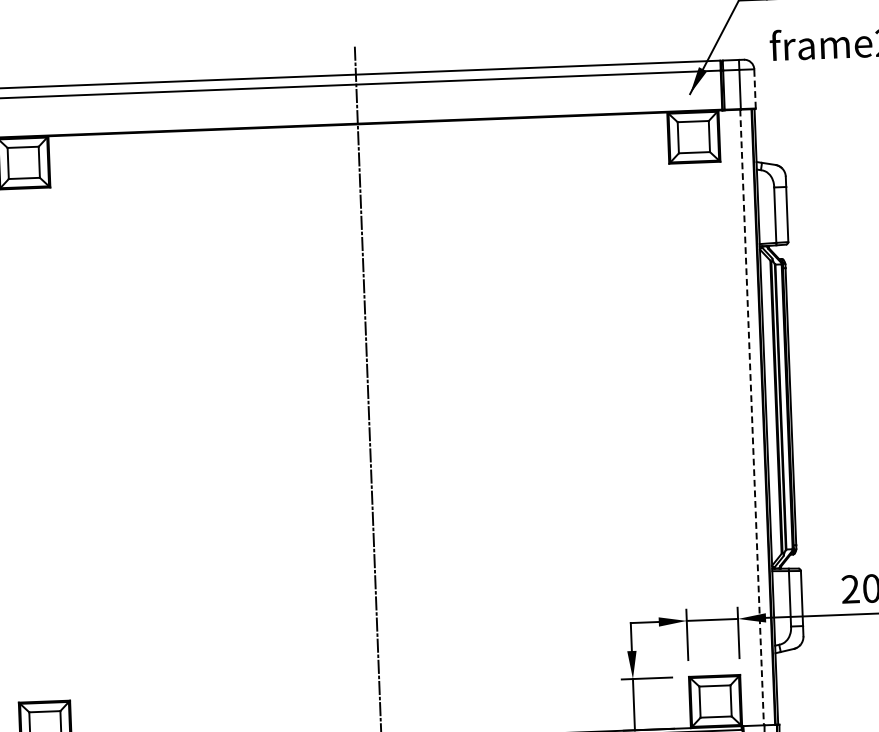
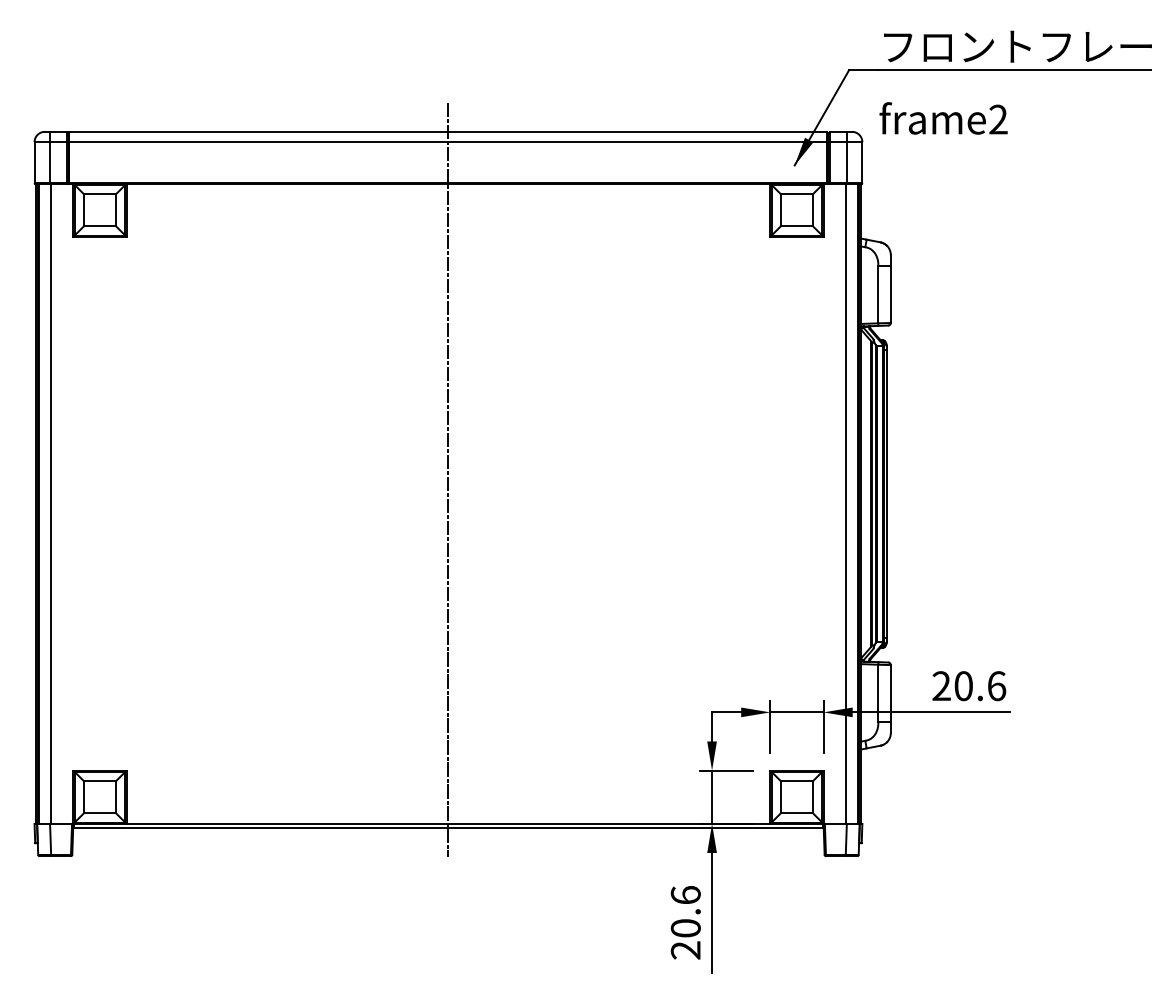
line: (755, 88) -> (862, 162), dashed -> solid
line: (752, 418) -> (846, 504), dashed -> solid

